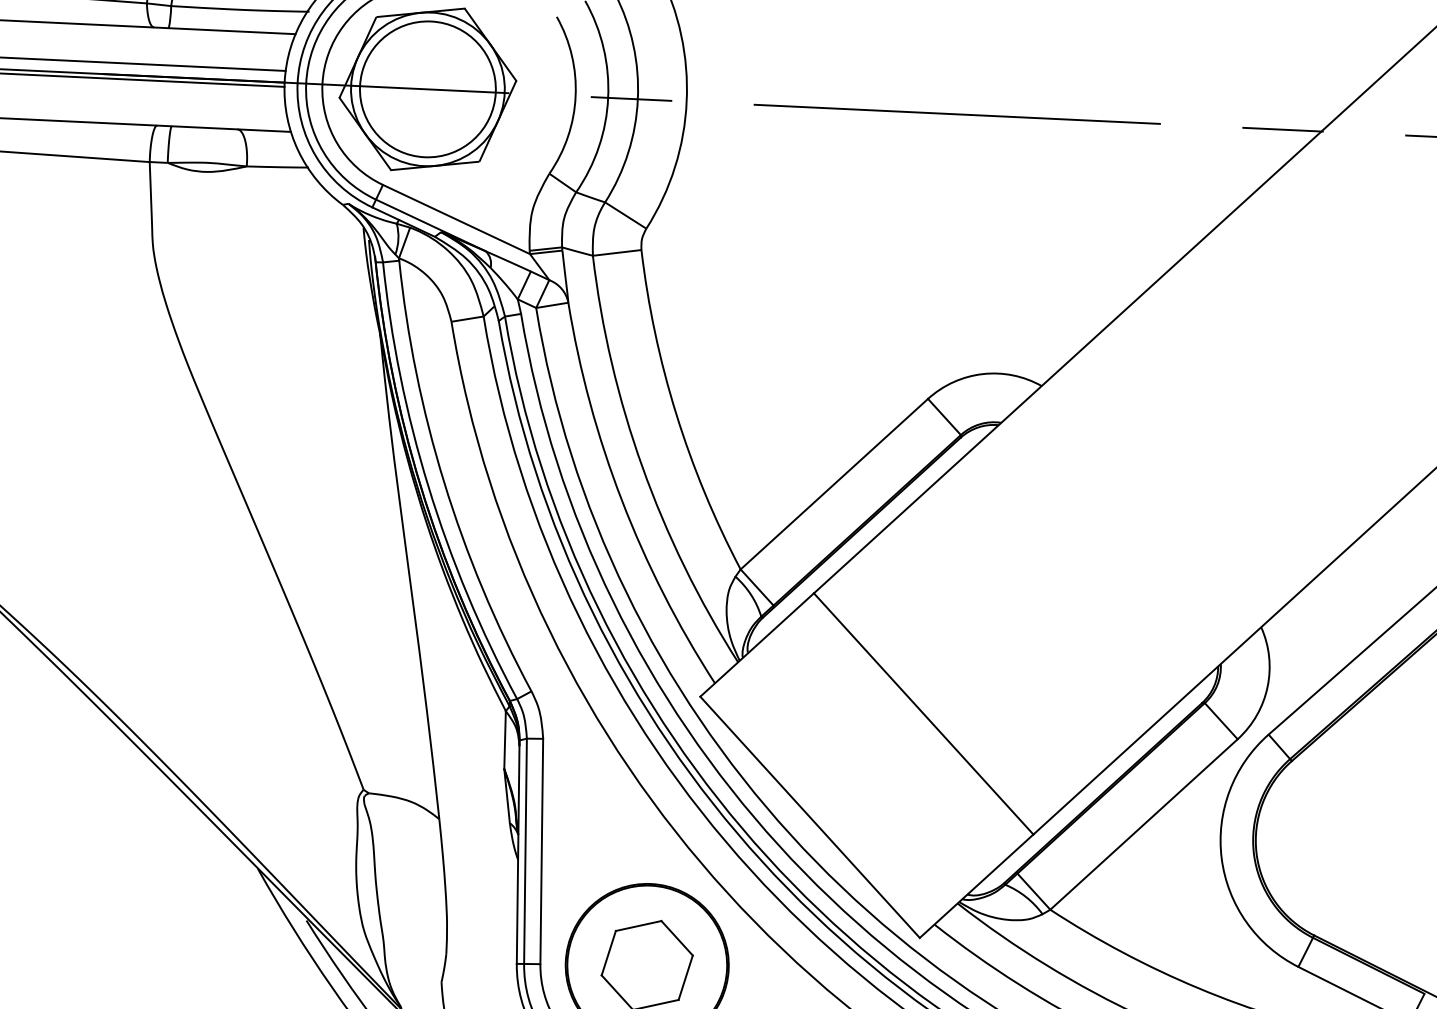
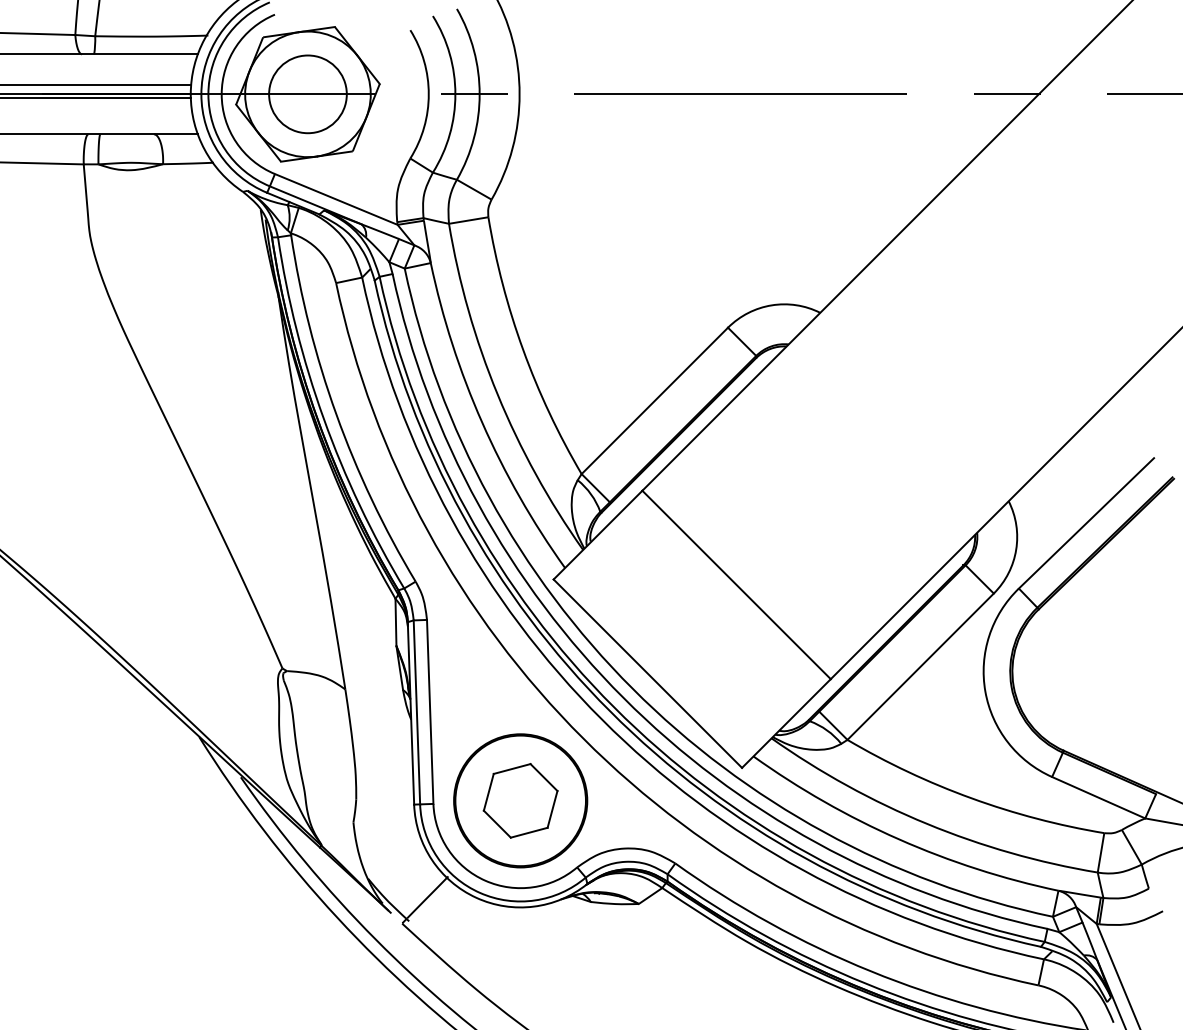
circle: (427, 88) -> (307, 93), size x0.7

